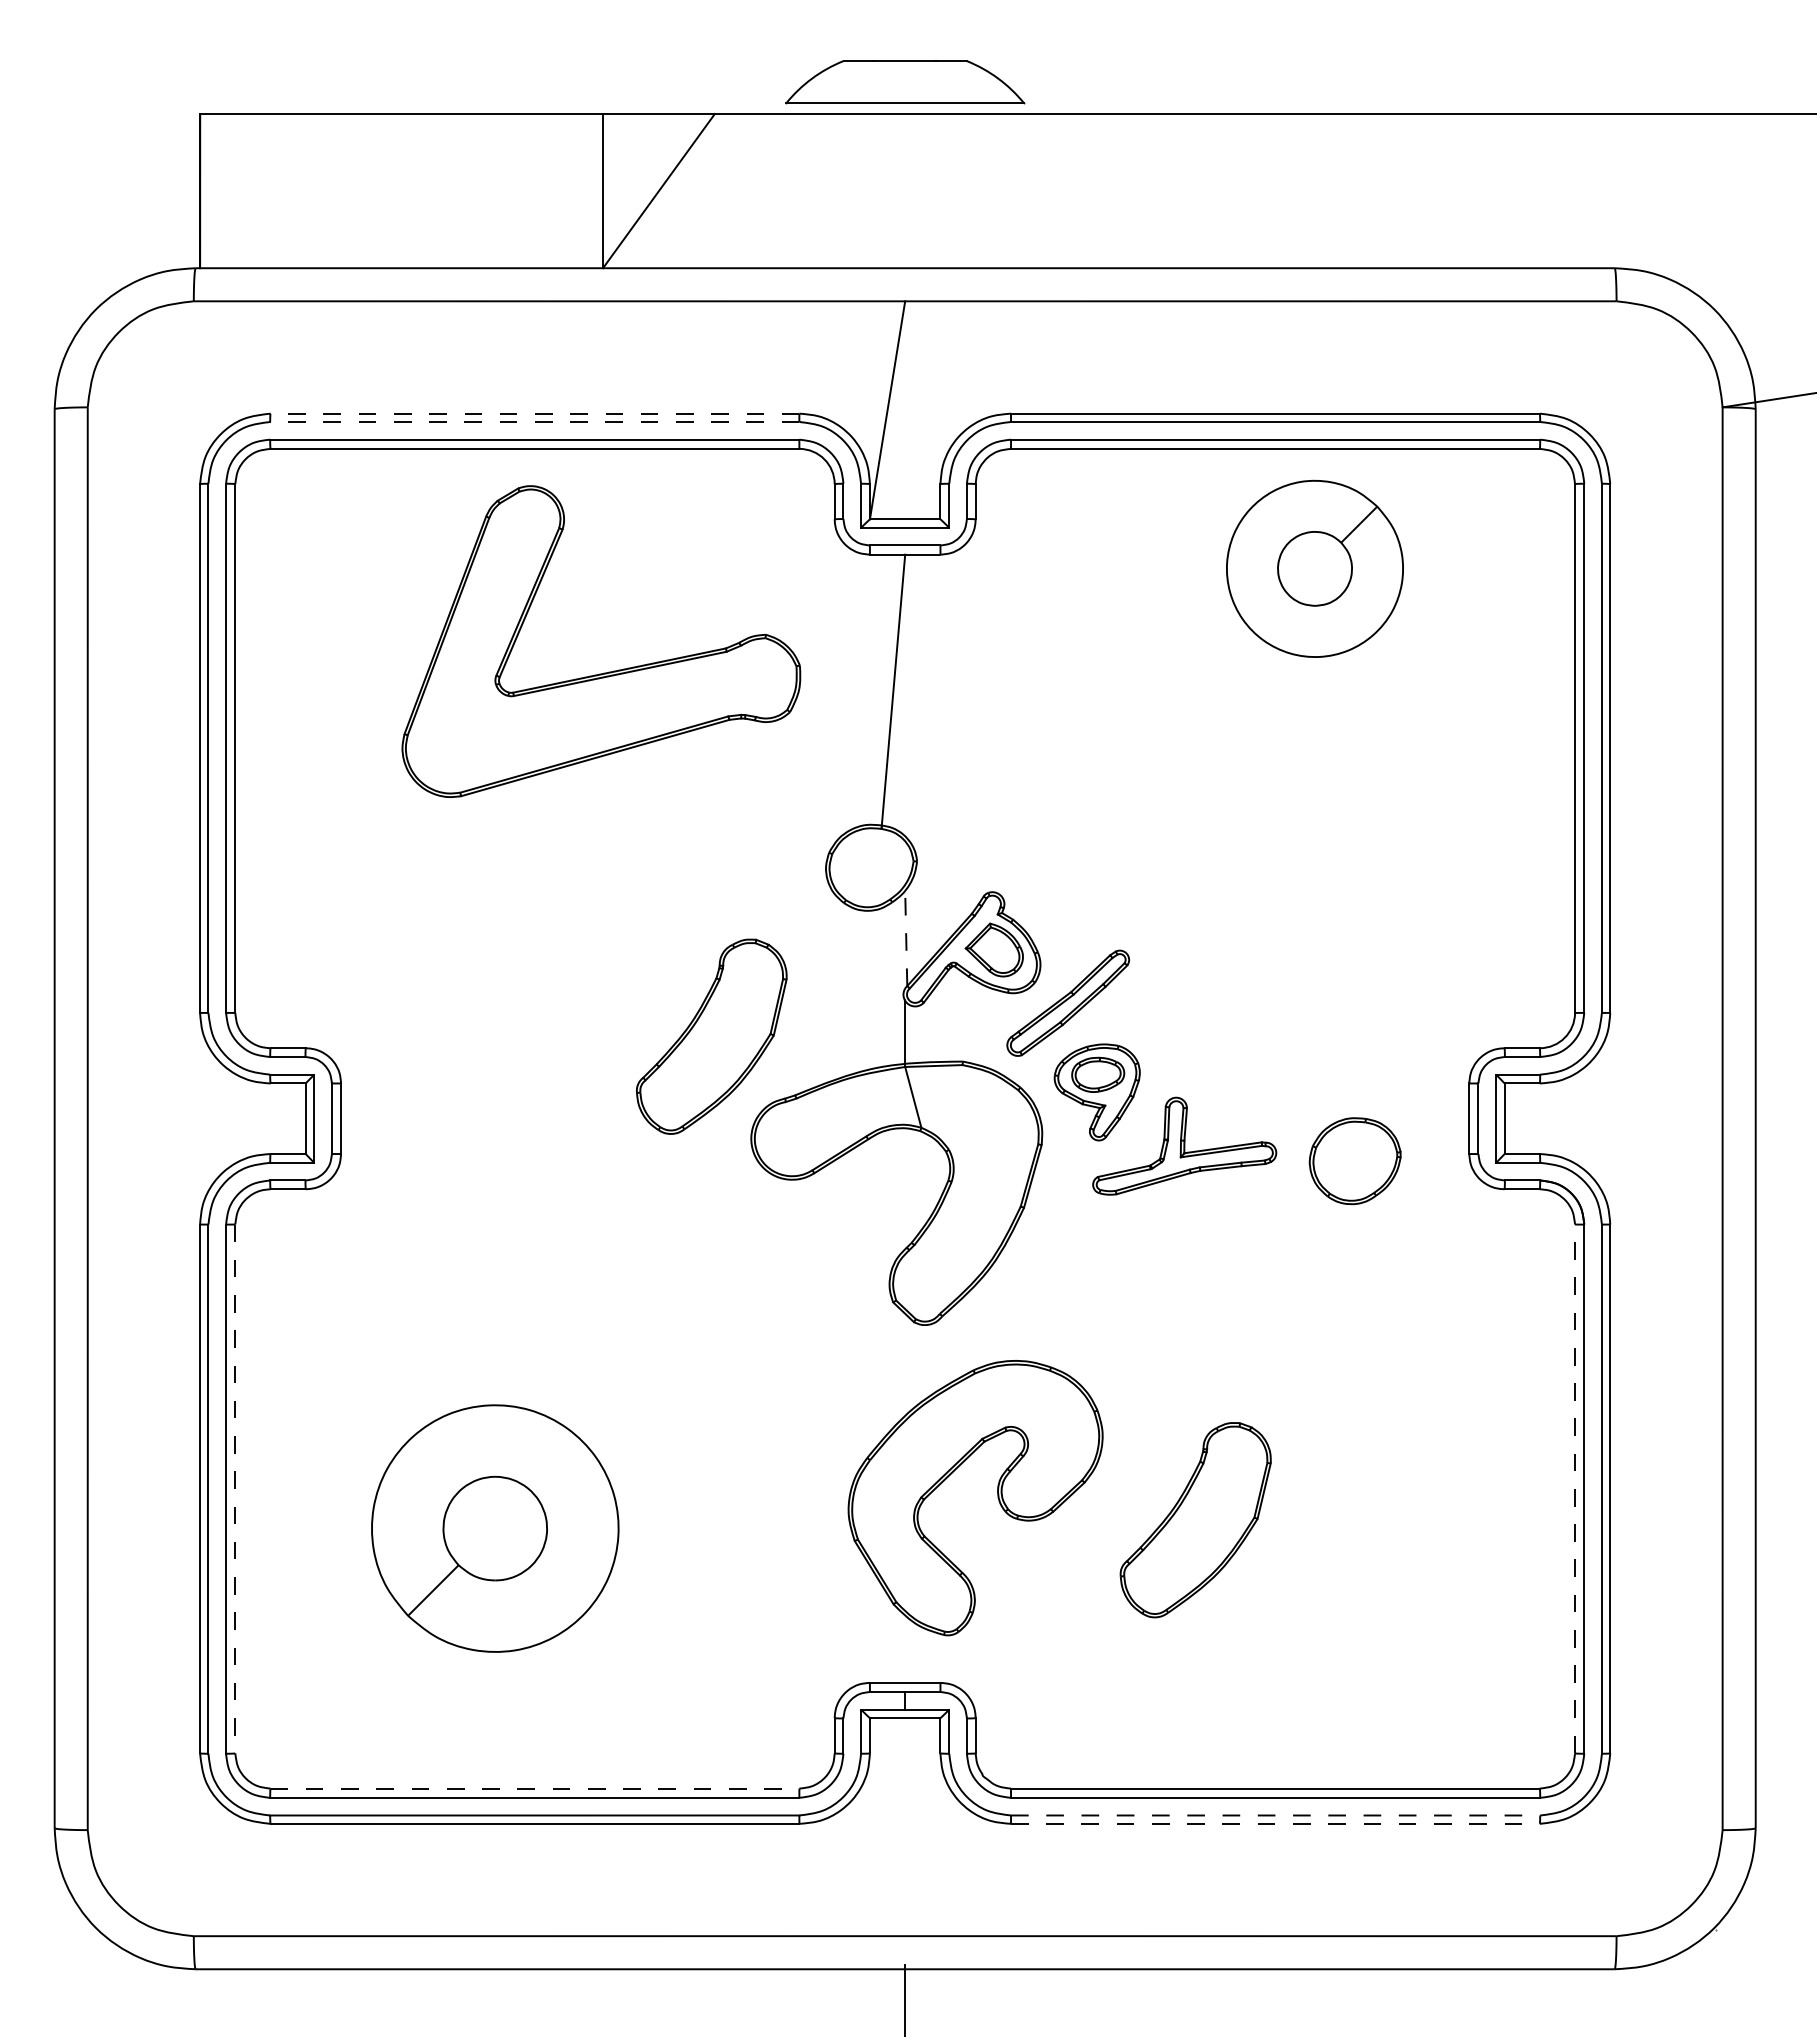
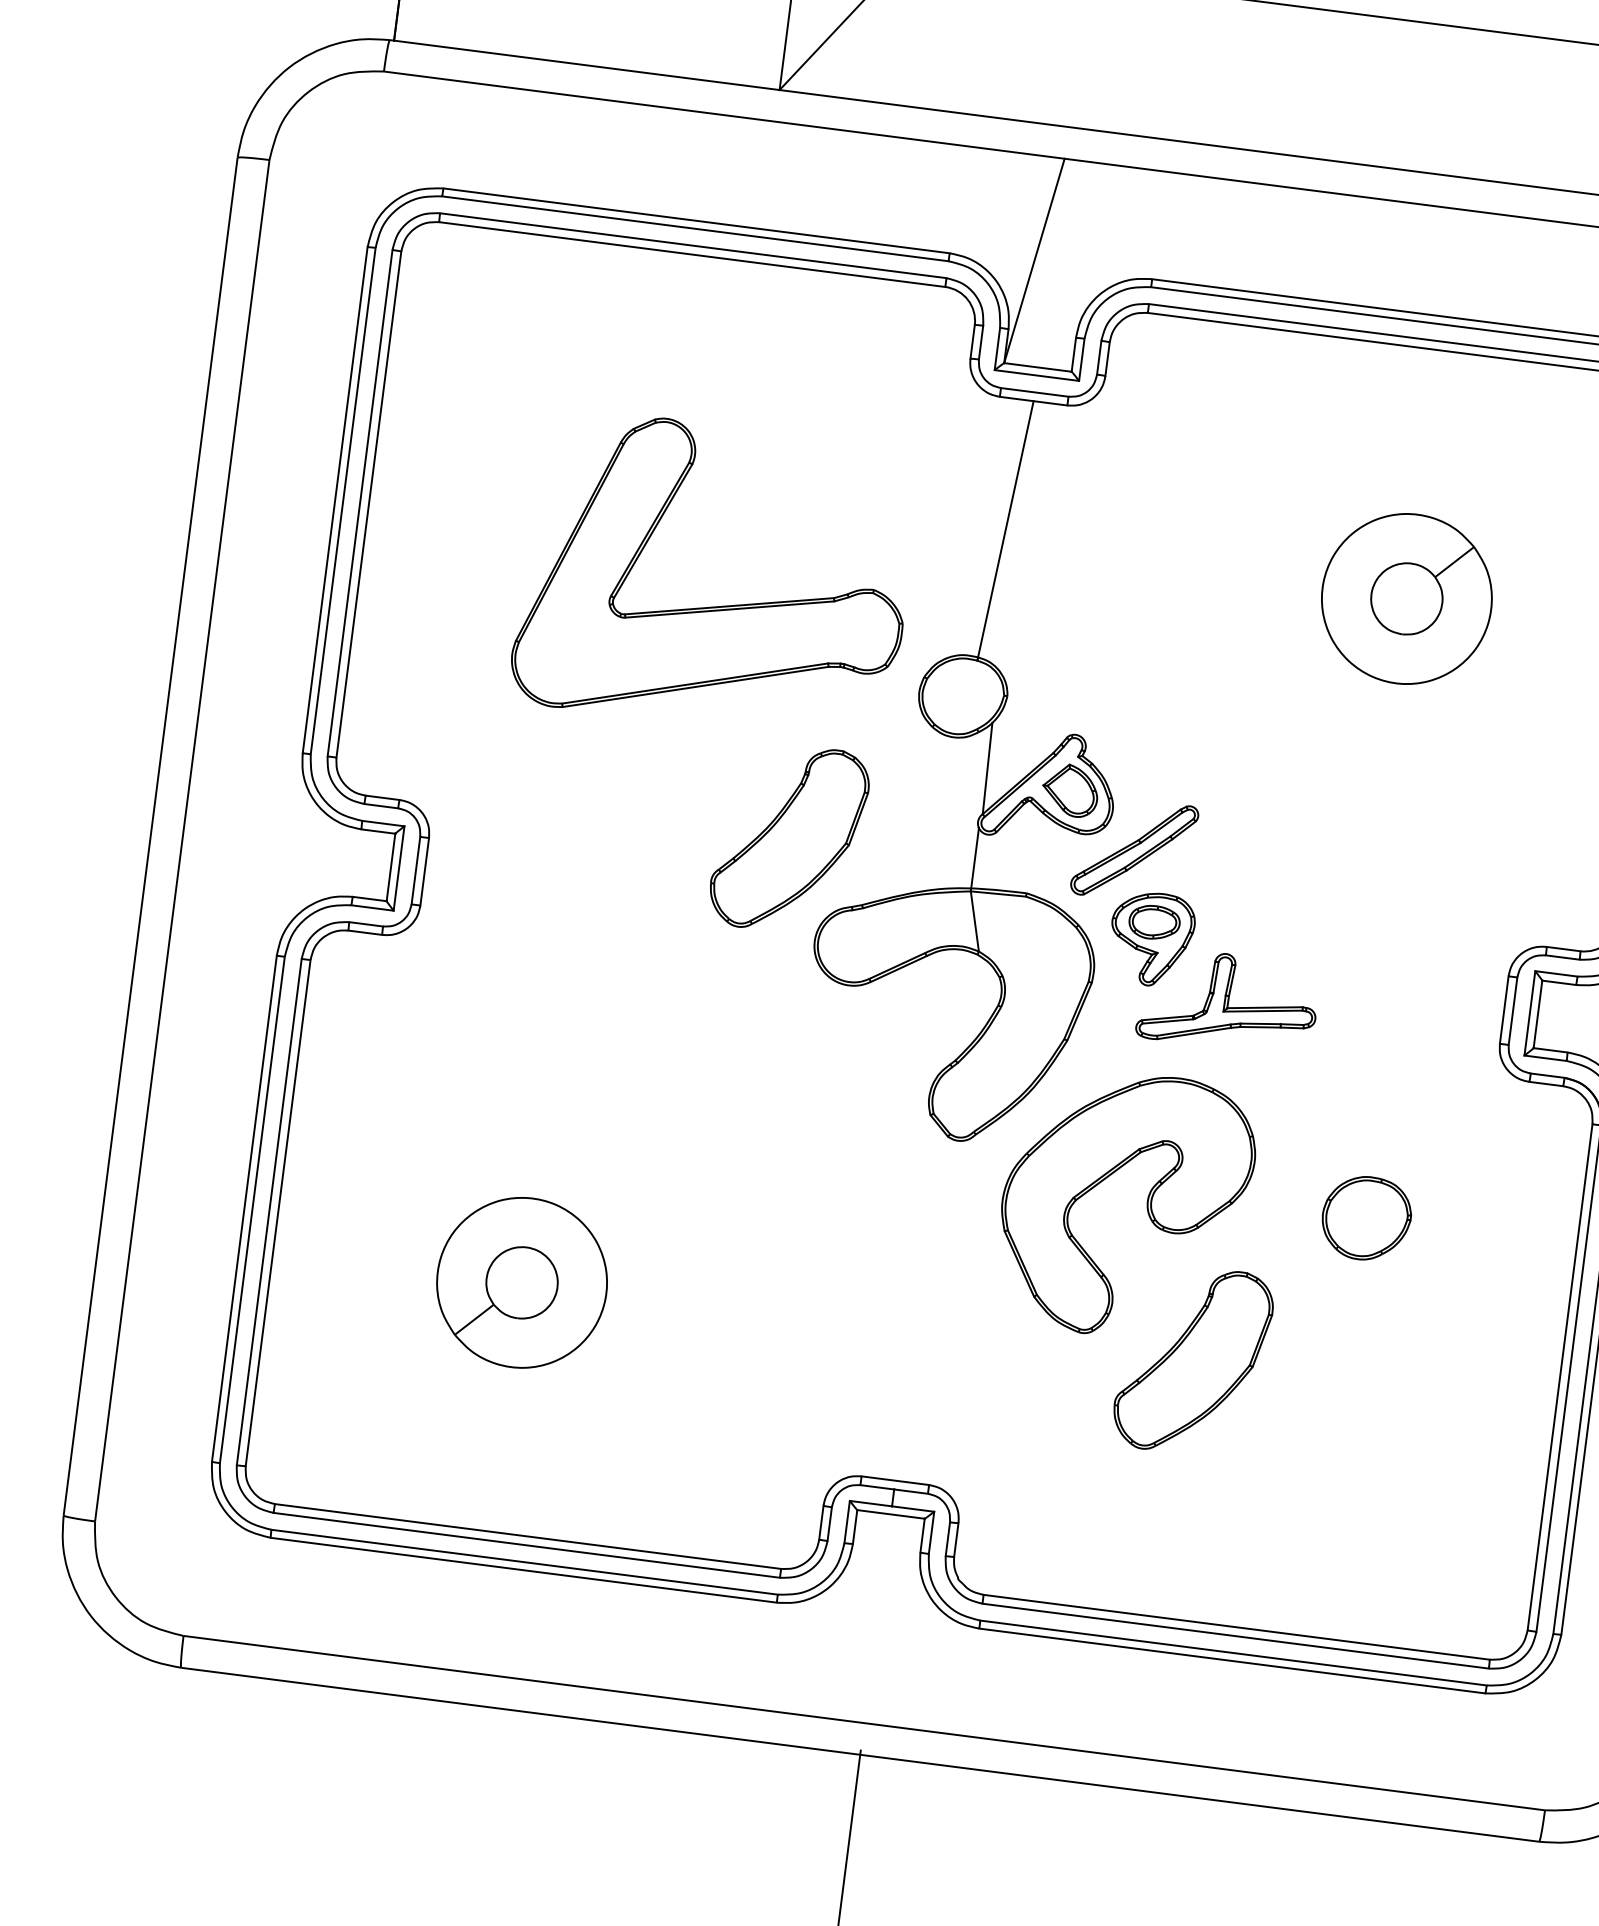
line: (534, 413) -> (696, 220), dashed -> solid
line: (534, 422) -> (695, 229), dashed -> solid
part: (1314, 568) -> (1406, 598), moved
part: (608, 671) -> (718, 605), moved
line: (906, 938) -> (987, 768), dashed -> solid
part: (1354, 1161) -> (1365, 1218), moved
line: (1575, 1488) -> (1560, 1376), dashed -> solid
line: (235, 1489) -> (278, 1213), dashed -> solid
part: (997, 1498) -> (1146, 1208), moved
part: (495, 1528) -> (522, 1282), size x0.71
line: (535, 1788) -> (528, 1536), dashed -> solid
line: (1275, 1815) -> (1233, 1653), dashed -> solid
line: (1275, 1823) -> (1232, 1660), dashed -> solid

